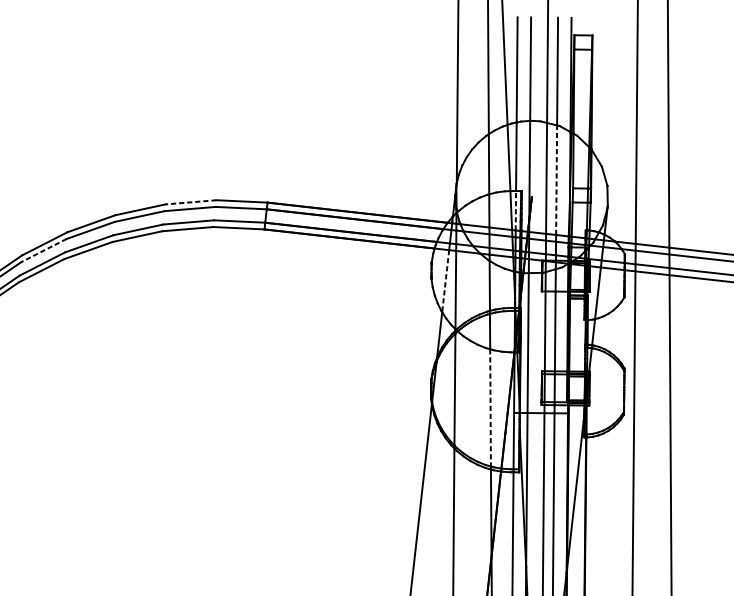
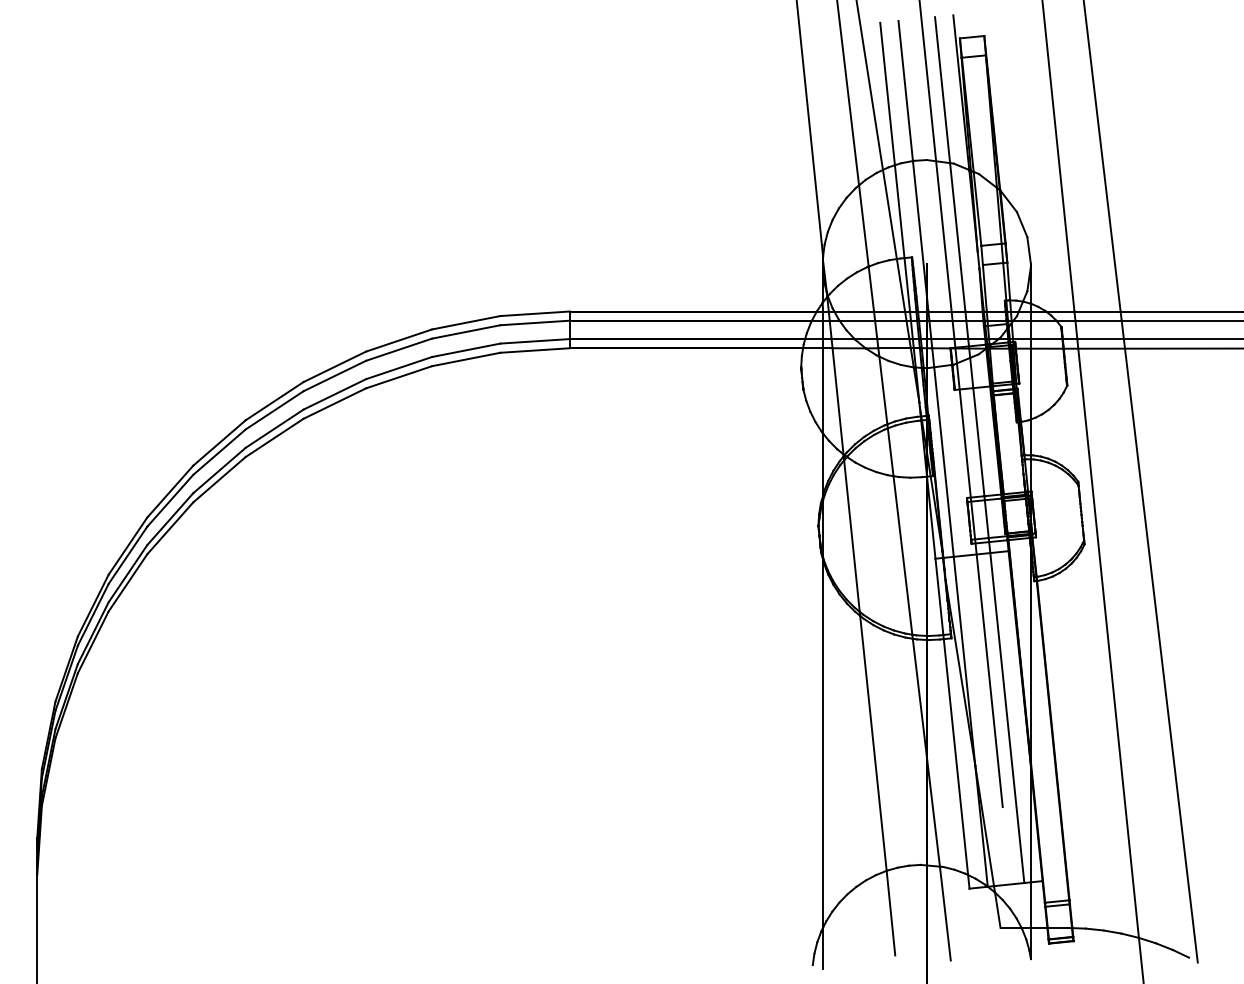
line: (556, 180) -> (957, 237), dashed -> solid
line: (191, 202) -> (466, 322), dashed -> solid
line: (516, 210) -> (907, 284), dashed -> solid
line: (43, 250) -> (274, 410), dashed -> solid
line: (445, 280) -> (822, 390), dashed -> solid
line: (490, 407) -> (902, 555), dashed -> solid

